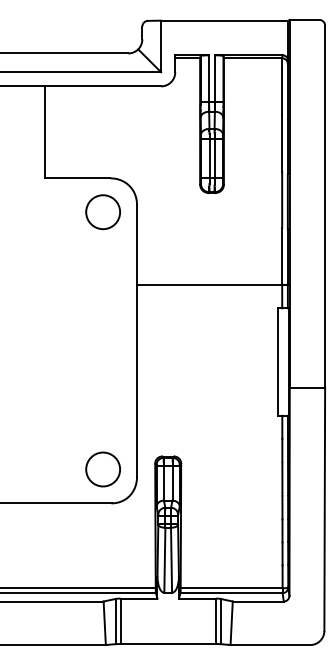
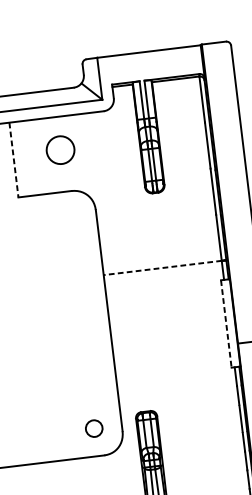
line: (45, 132) -> (14, 160), solid -> dashed
circle: (102, 212) -> (60, 150), moved
line: (209, 284) -> (162, 267), solid -> dashed
line: (278, 362) -> (226, 324), solid -> dashed
circle: (102, 469) -> (93, 428), size x0.6

